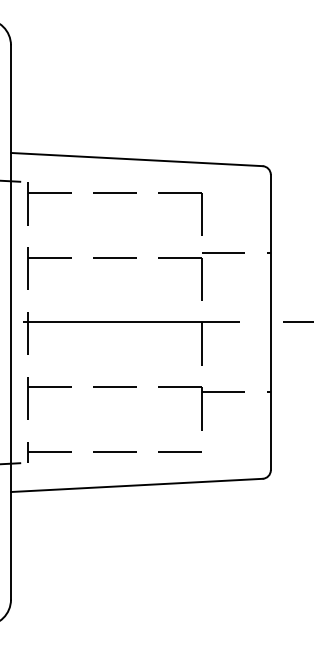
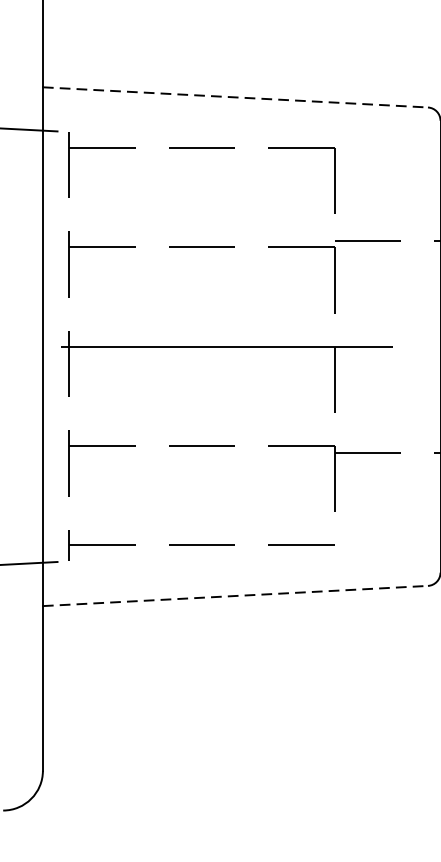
line: (136, 159) -> (234, 97), solid -> dashed
line: (136, 485) -> (234, 596), solid -> dashed

